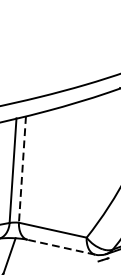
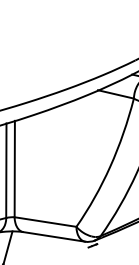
line: (22, 169) -> (14, 169), dashed -> solid
line: (60, 246) -> (53, 236), dashed -> solid

